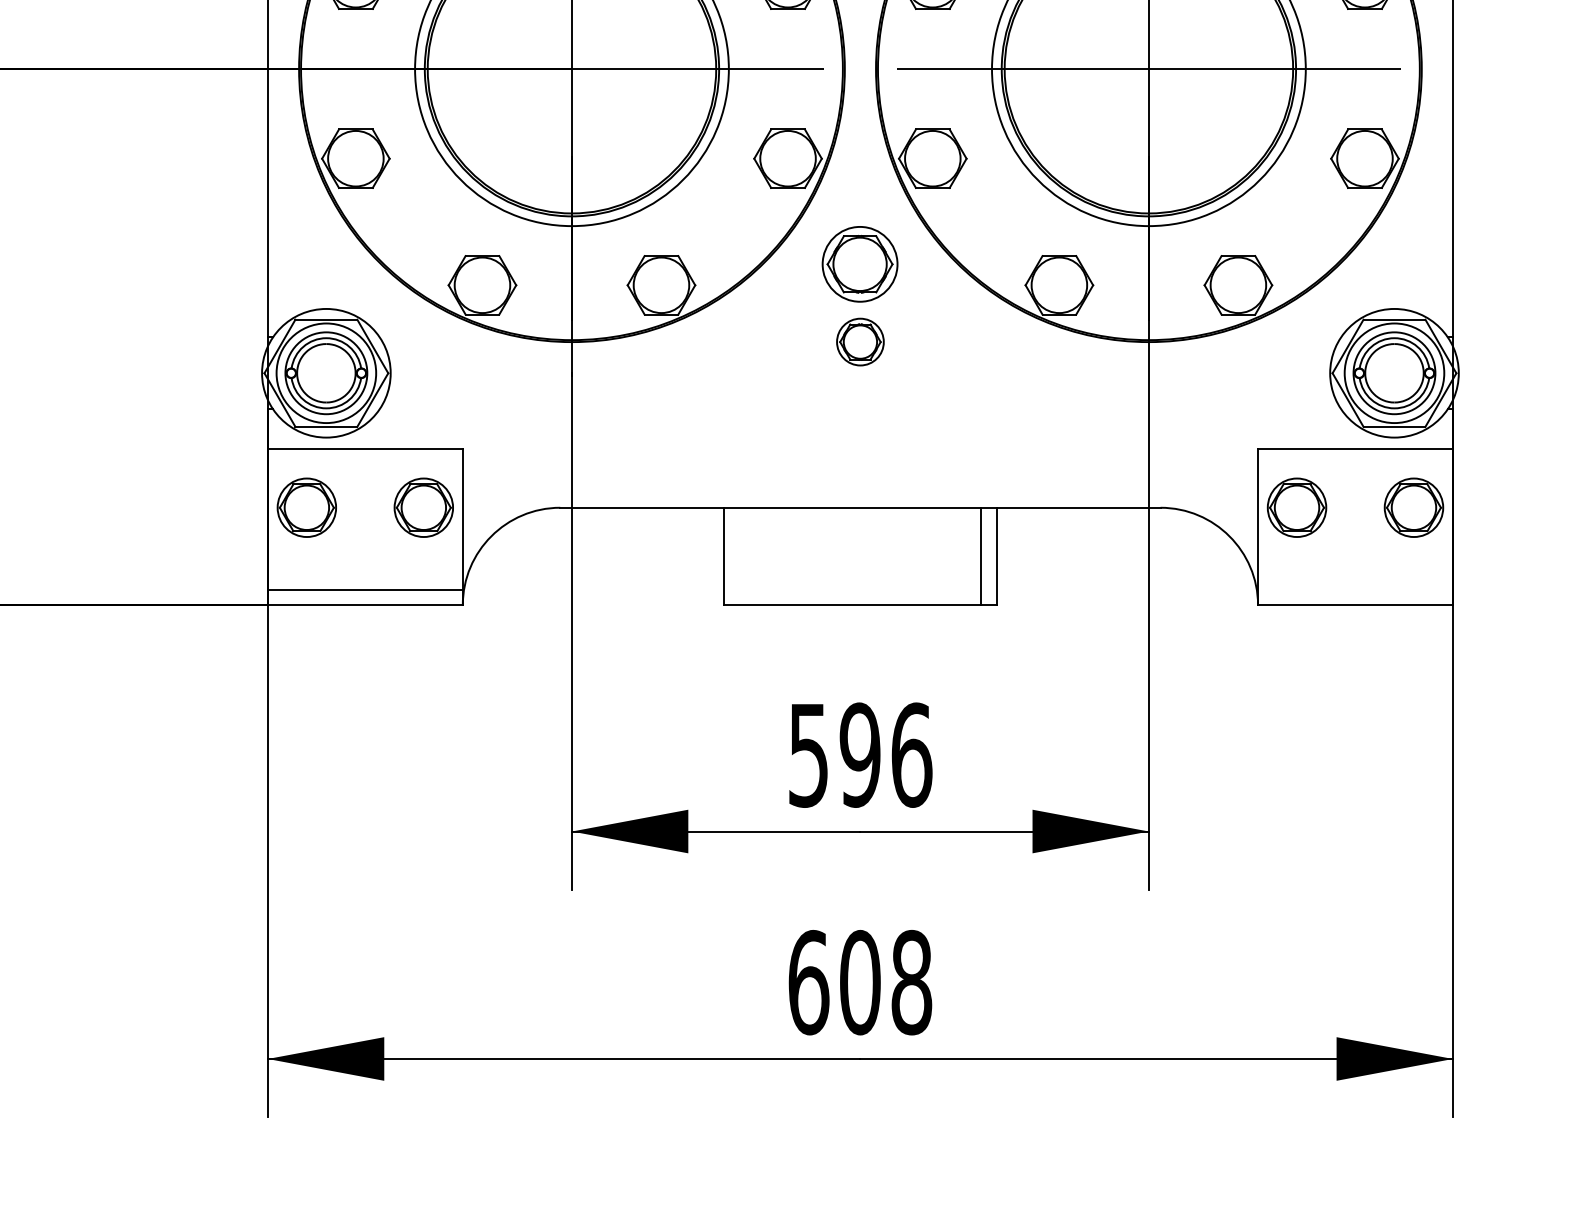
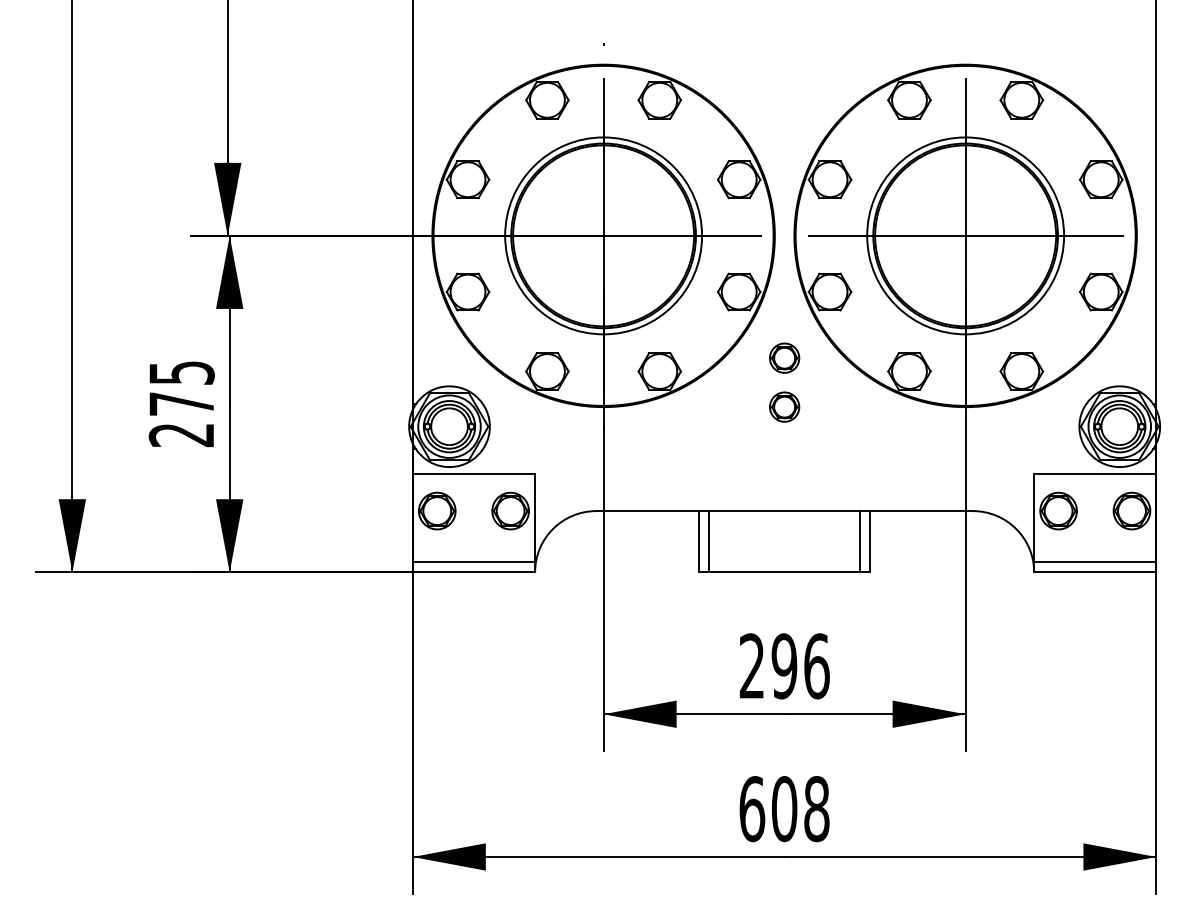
part: (860, 262) -> (784, 357), size x0.62
line: (739, 556) -> (708, 541), added
line: (1355, 589) -> (1095, 562), added
text: (807, 755) -> (751, 666), 596 -> 296

